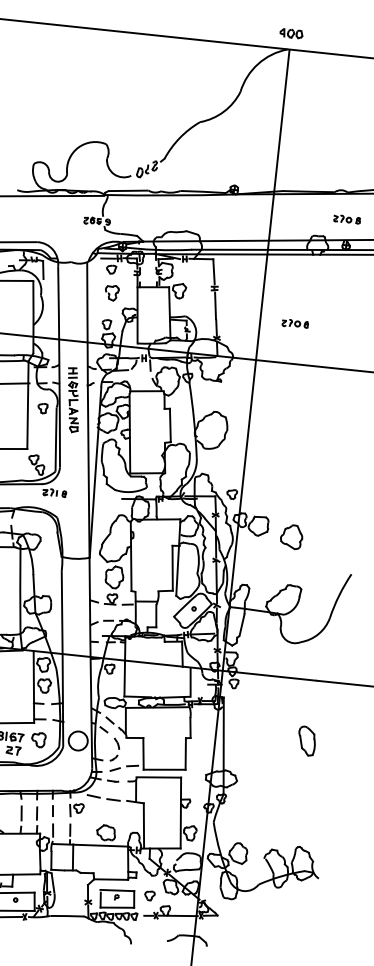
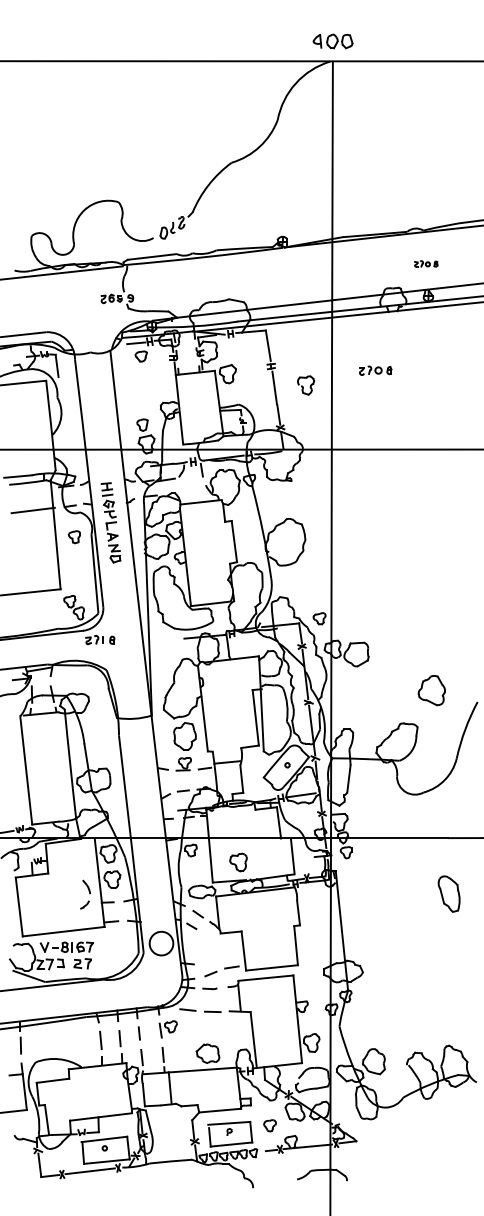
part: (290, 33) -> (332, 41), size x1.4
part: (347, 219) -> (426, 263), size x0.7
part: (112, 293) -> (306, 385), moved
part: (295, 323) -> (375, 370), moved
part: (291, 536) -> (431, 690), moved
part: (38, 740) -> (238, 862), moved
part: (306, 740) -> (448, 893), moved
part: (115, 749) -> (85, 894), moved

